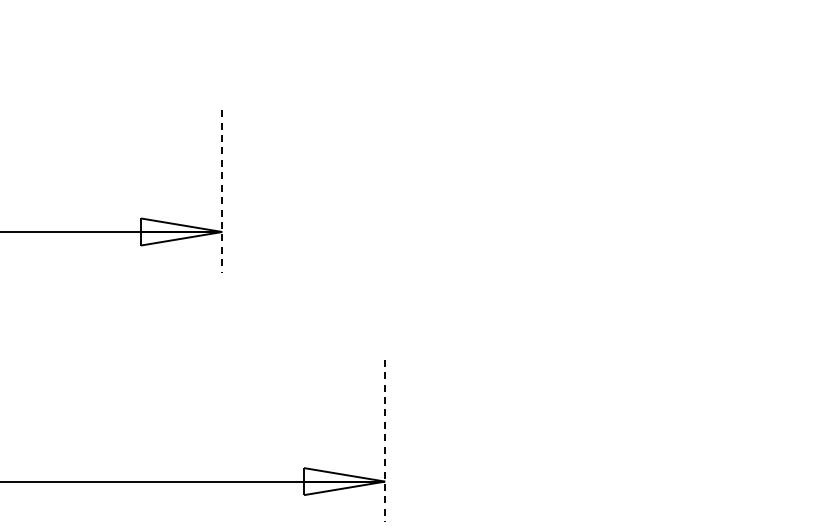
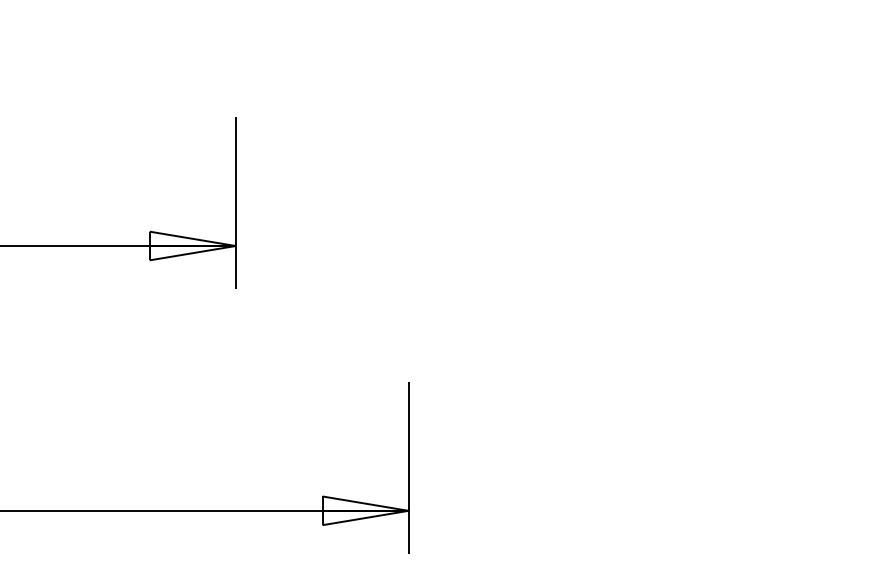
line: (222, 191) -> (236, 203), dashed -> solid
line: (385, 441) -> (409, 468), dashed -> solid

